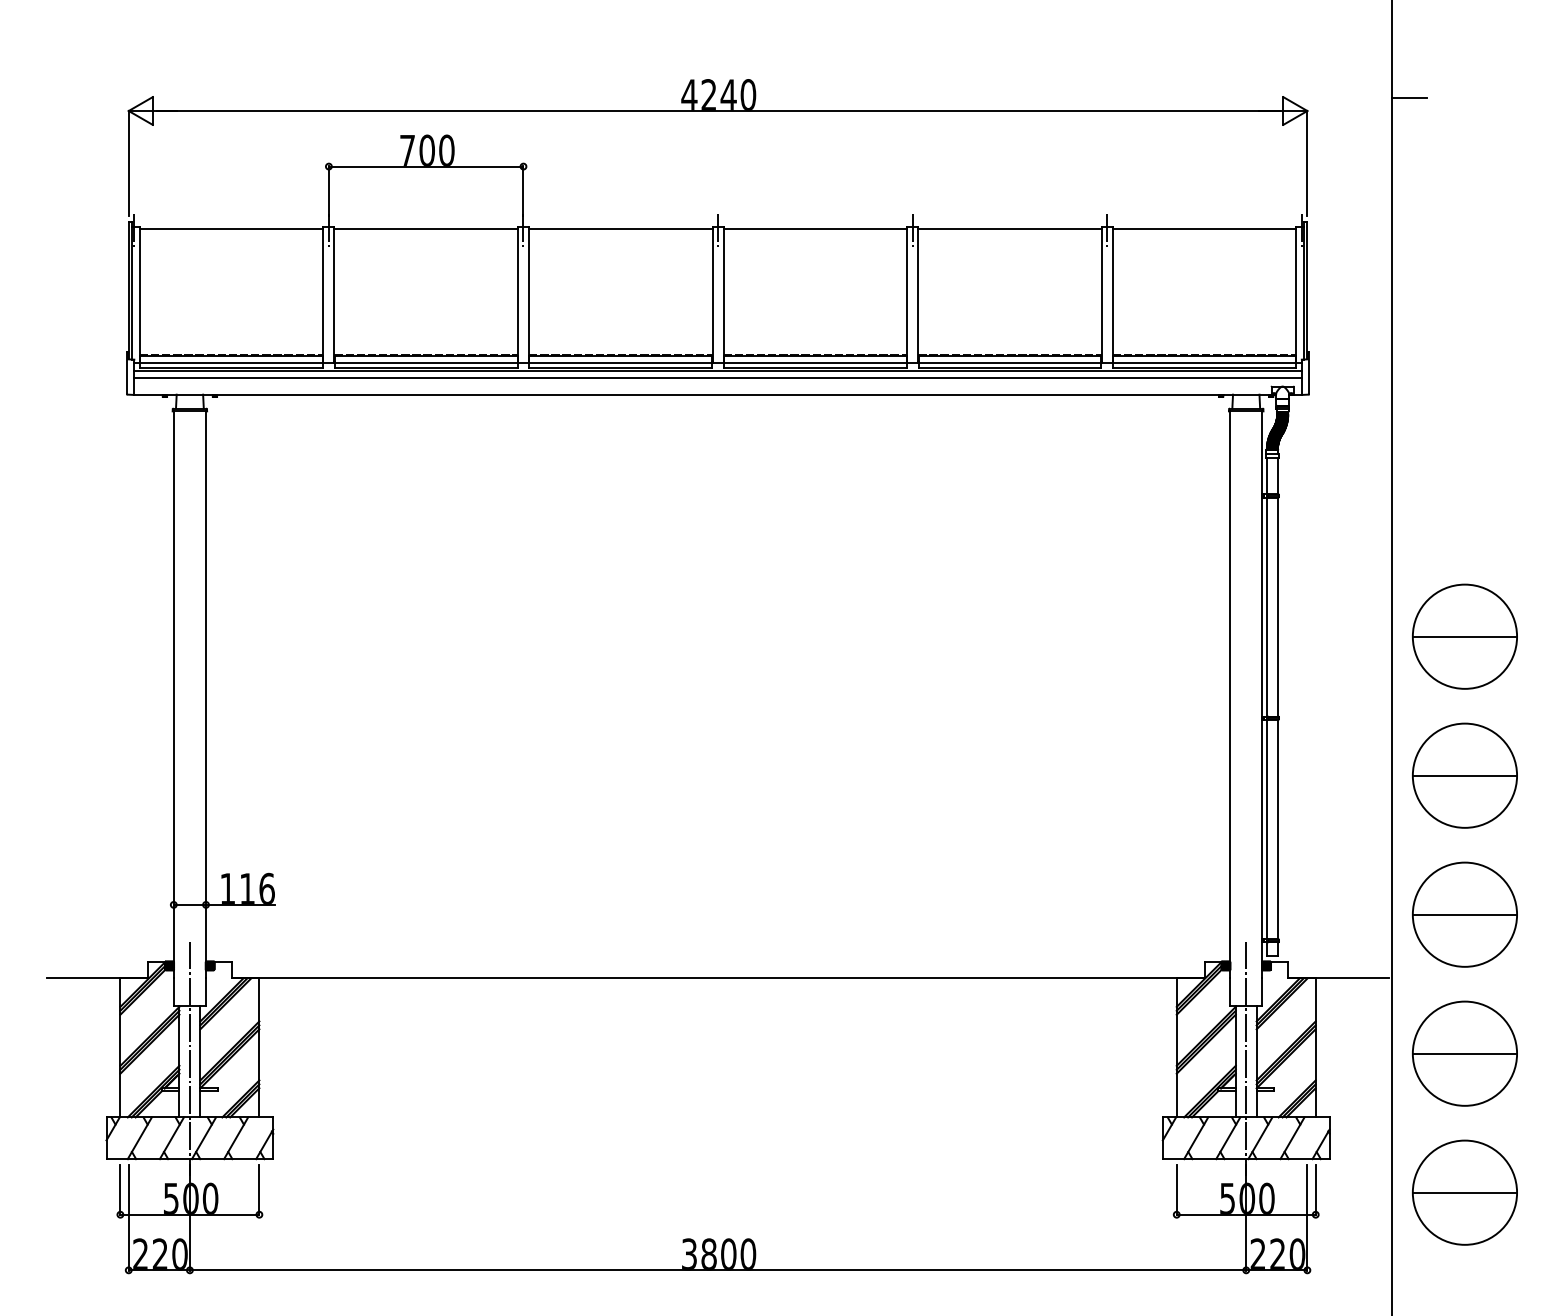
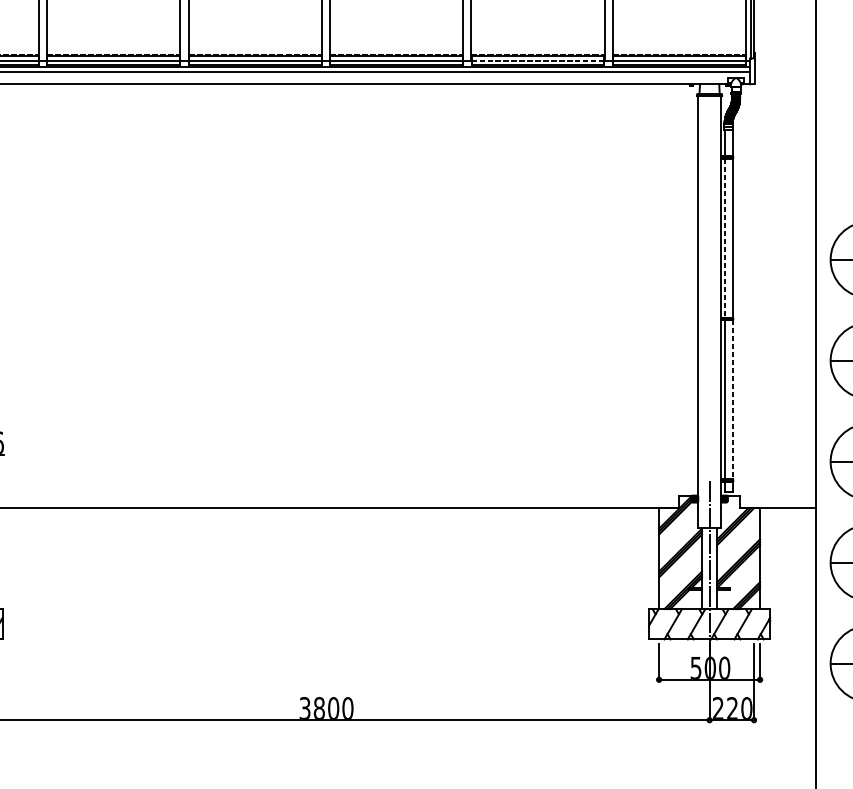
line: (1010, 363) -> (538, 61), solid -> dashed
line: (1266, 607) -> (724, 238), solid -> dashed
line: (1277, 829) -> (732, 399), solid -> dashed

